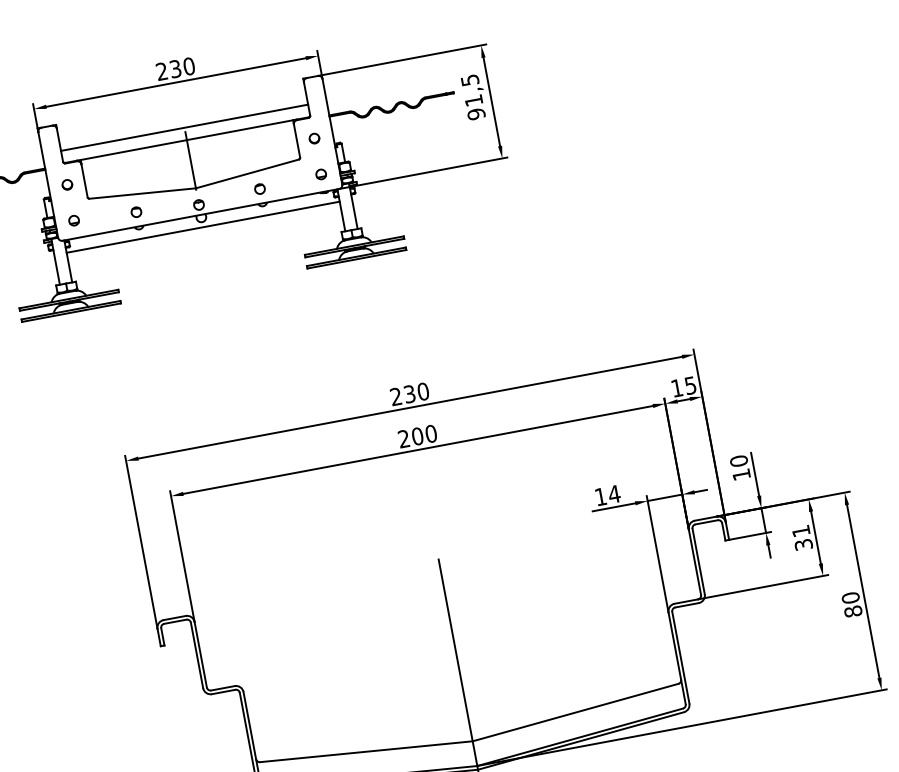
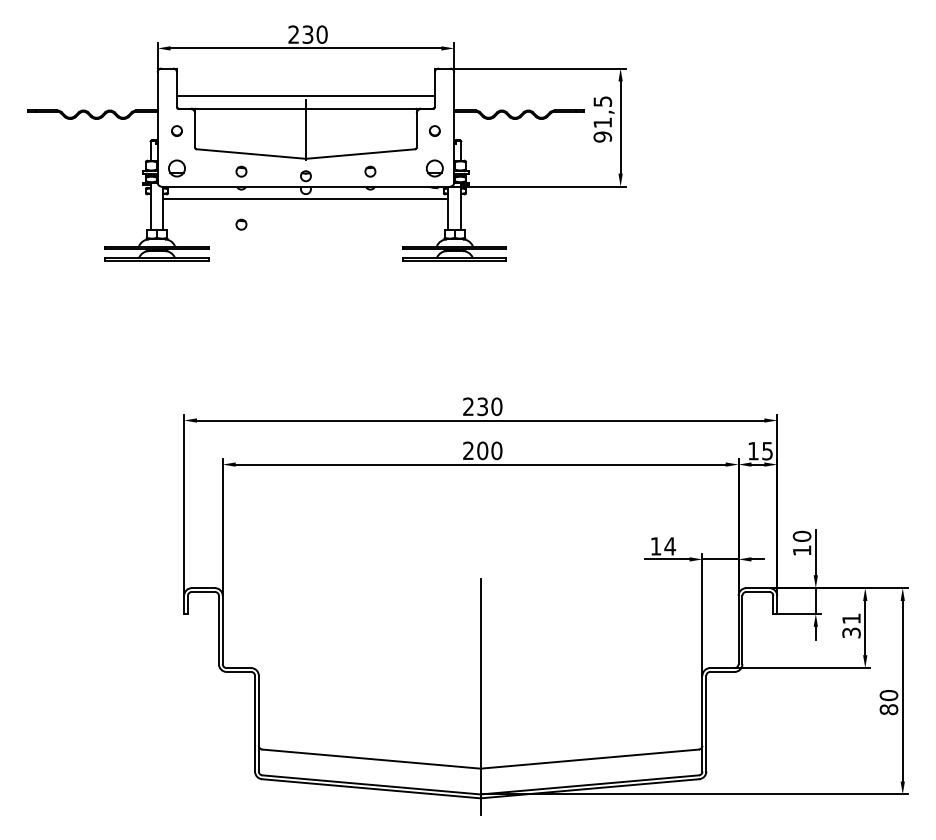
part: (320, 174) -> (434, 168), size x1.6
part: (73, 220) -> (176, 168), size x1.6
part: (145, 262) -> (241, 224), added

